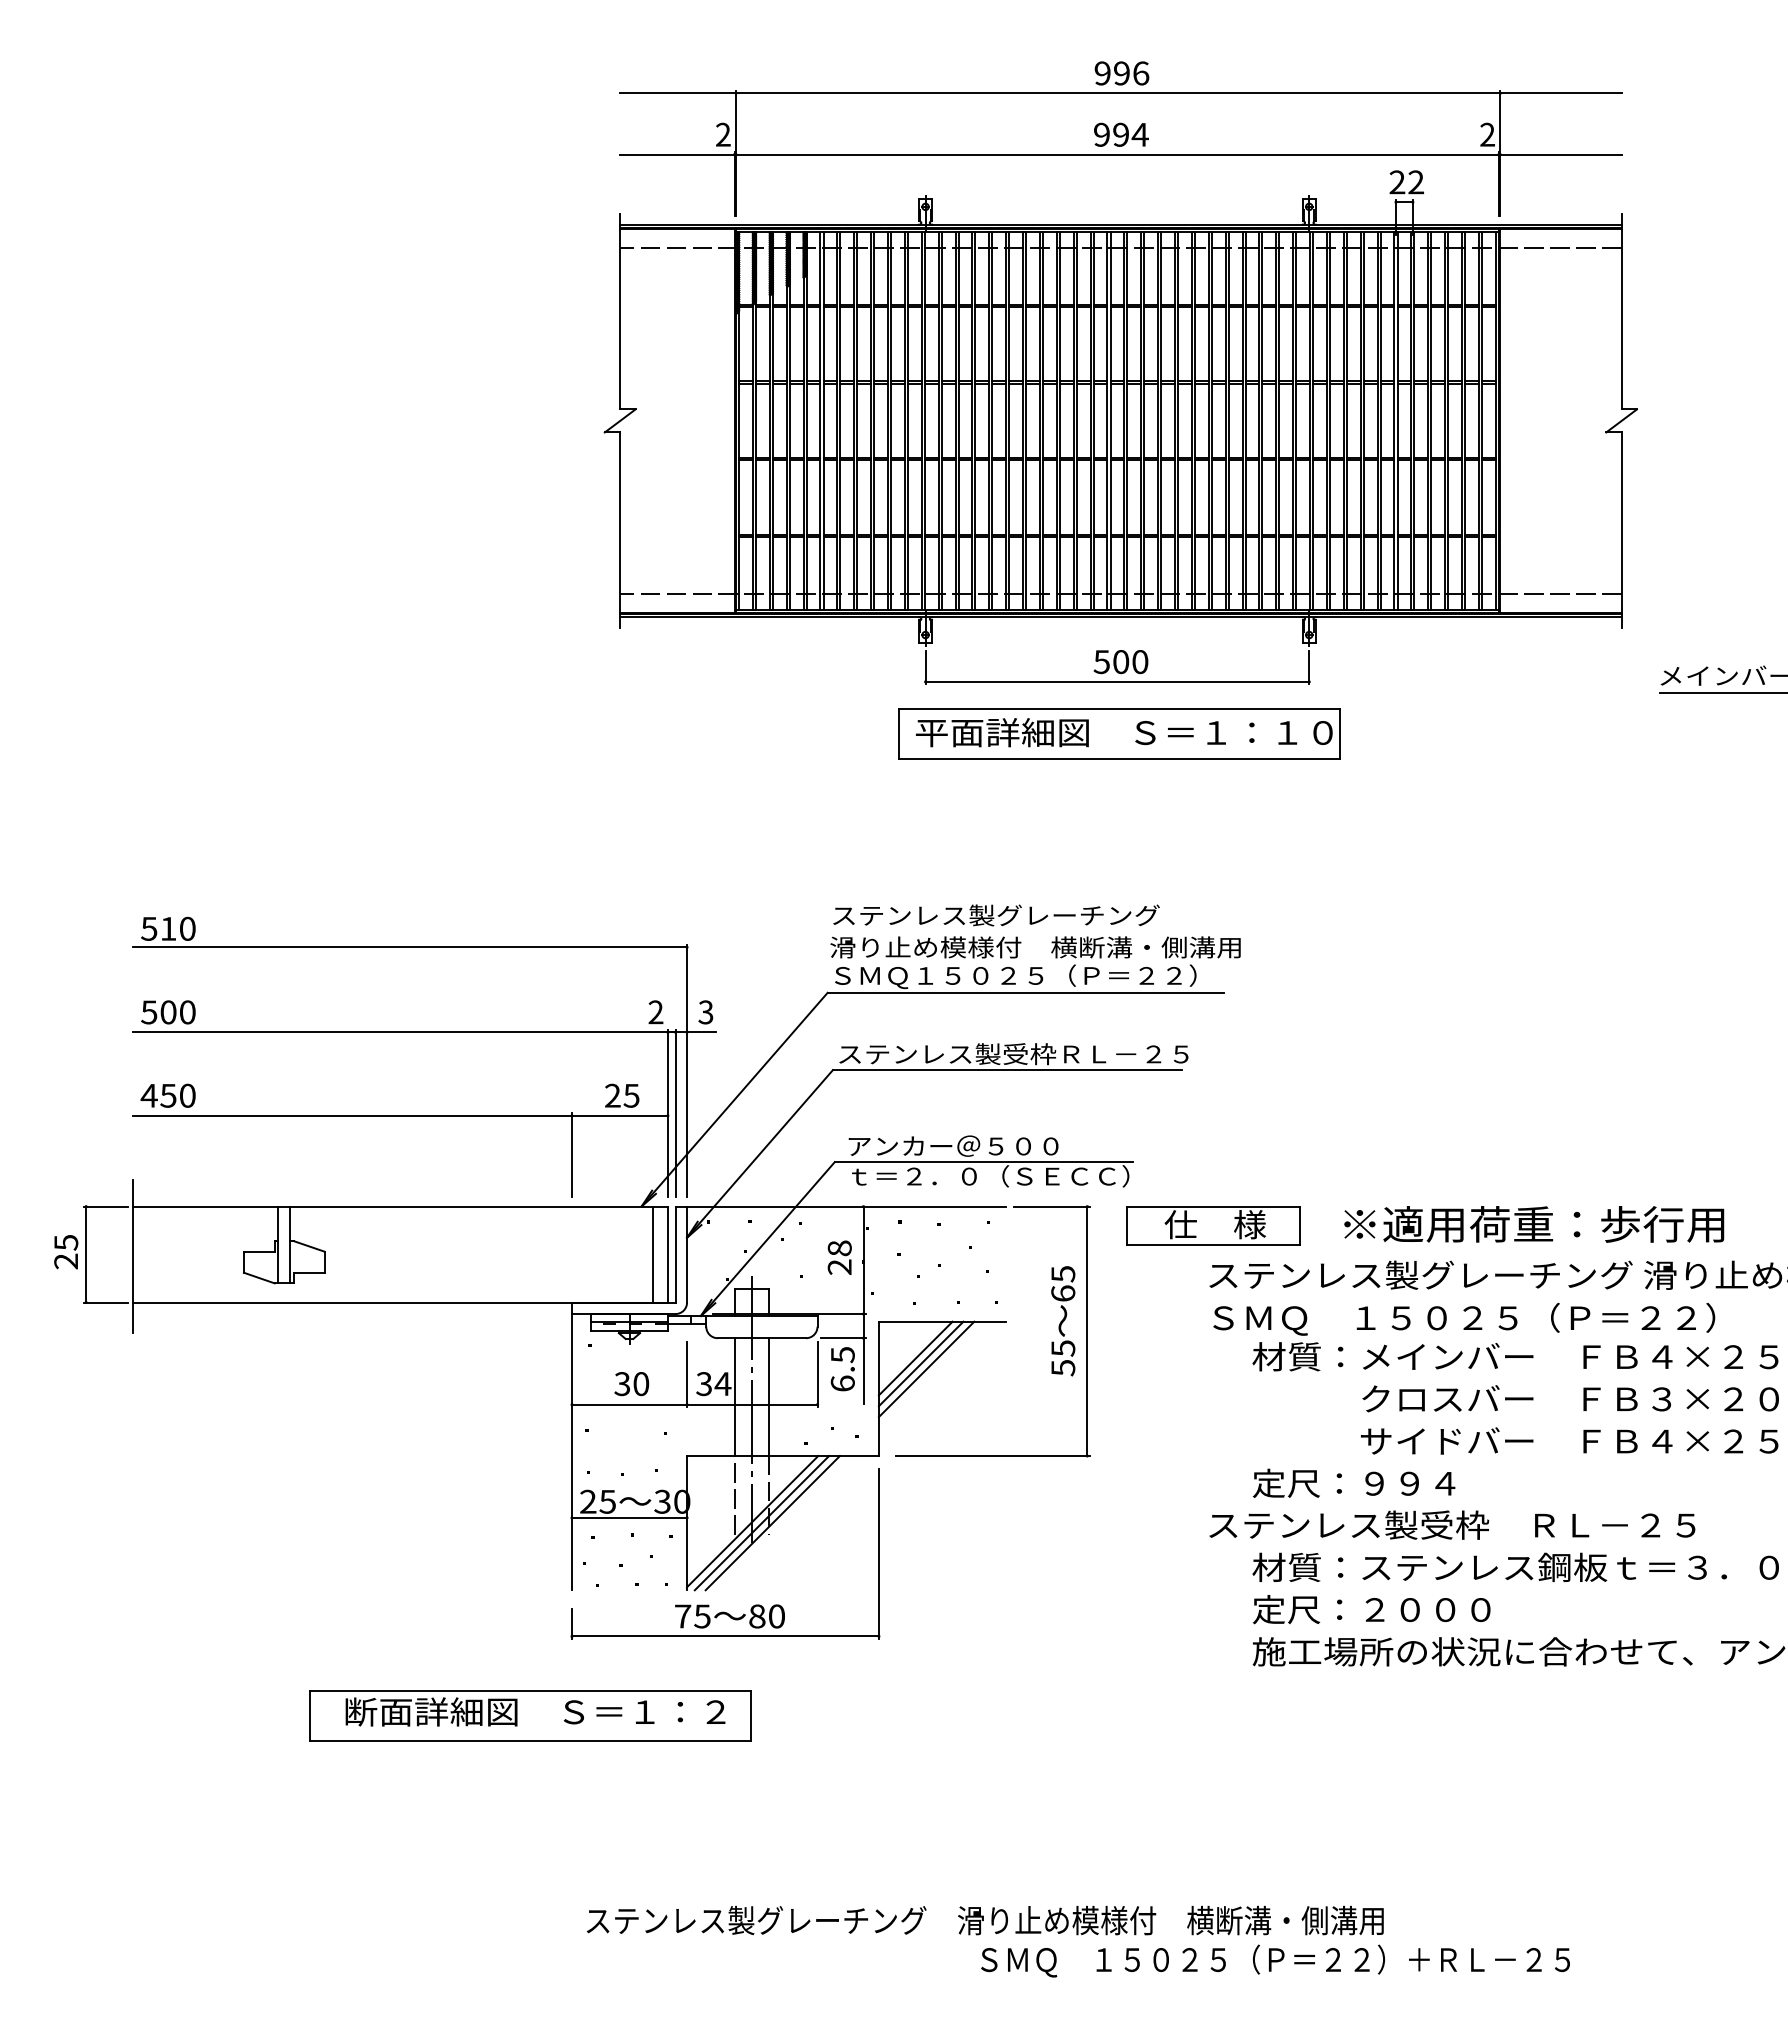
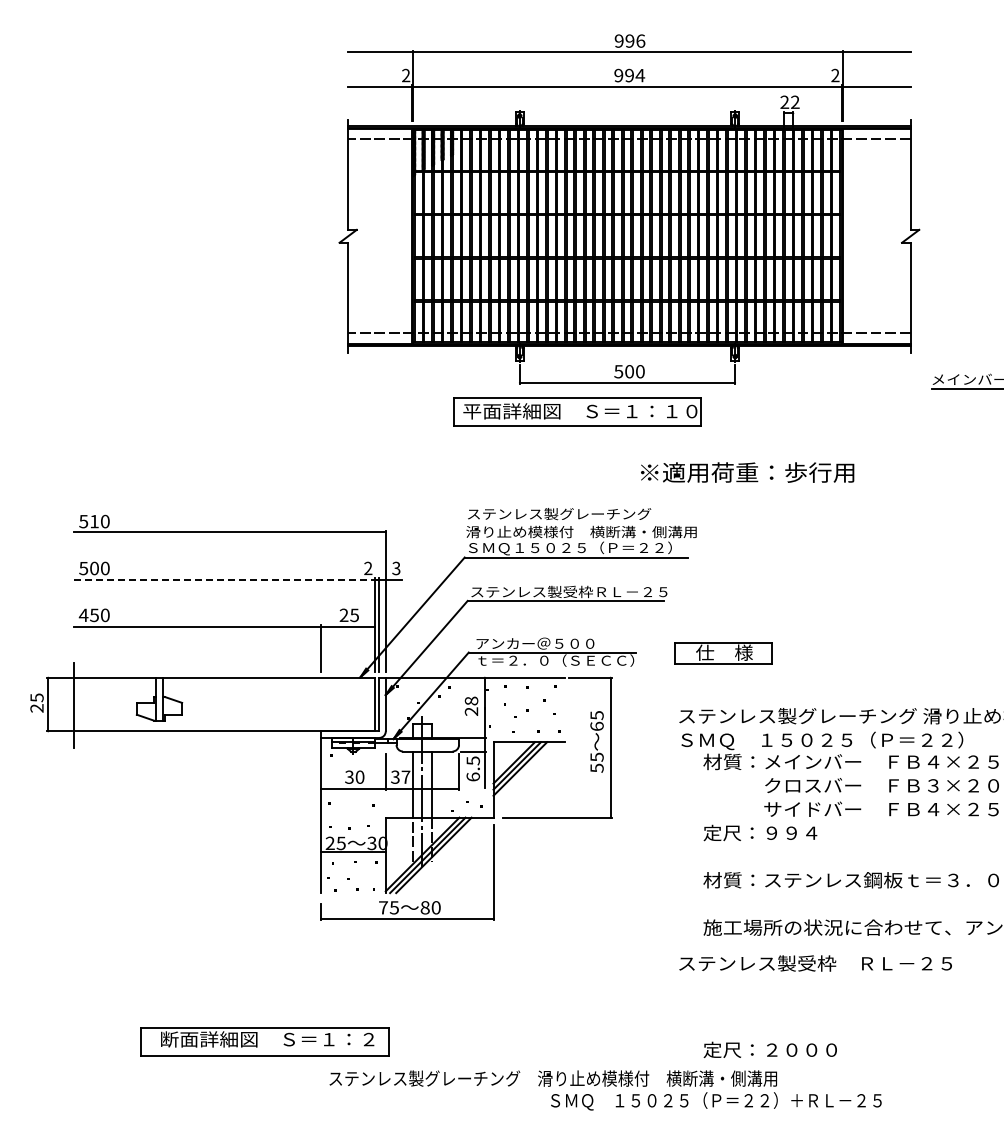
part: (1119, 732) -> (577, 411), moved
line: (401, 1031) -> (225, 579), solid -> dashed
text: (1534, 1224) -> (747, 472), moved
part: (1213, 1226) -> (723, 653), moved
line: (652, 1254) -> (366, 704), removed
text: (722, 1382) -> (405, 776), 34 -> 37
text: (1452, 1525) -> (815, 963), moved
text: (1370, 1608) -> (769, 1049), moved
part: (529, 1715) -> (264, 1041), moved

